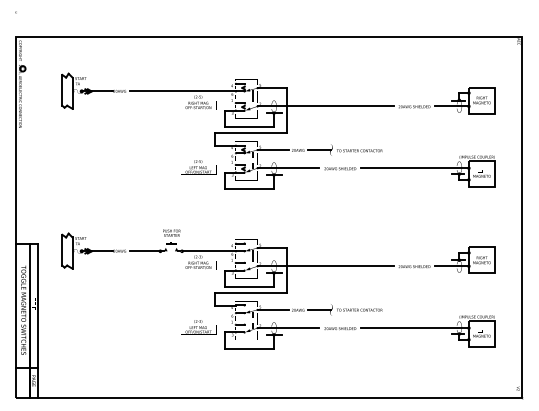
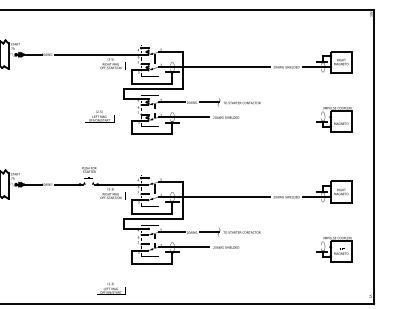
text: (198, 167) -> (99, 116), moved
line: (414, 168) -> (286, 117), removed
text: (198, 327) -> (110, 288), moved
line: (414, 328) -> (286, 247), removed

